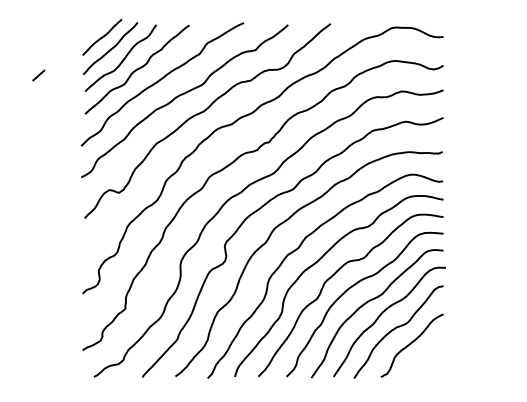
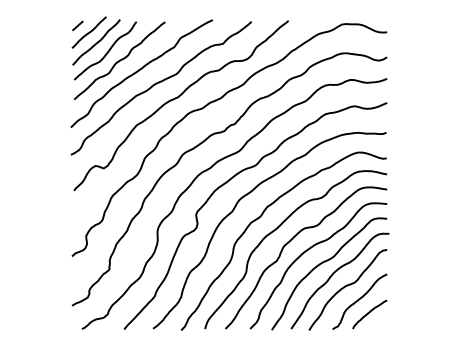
line: (38, 75) -> (77, 25), moved
curve: (423, 359) -> (369, 313), added

